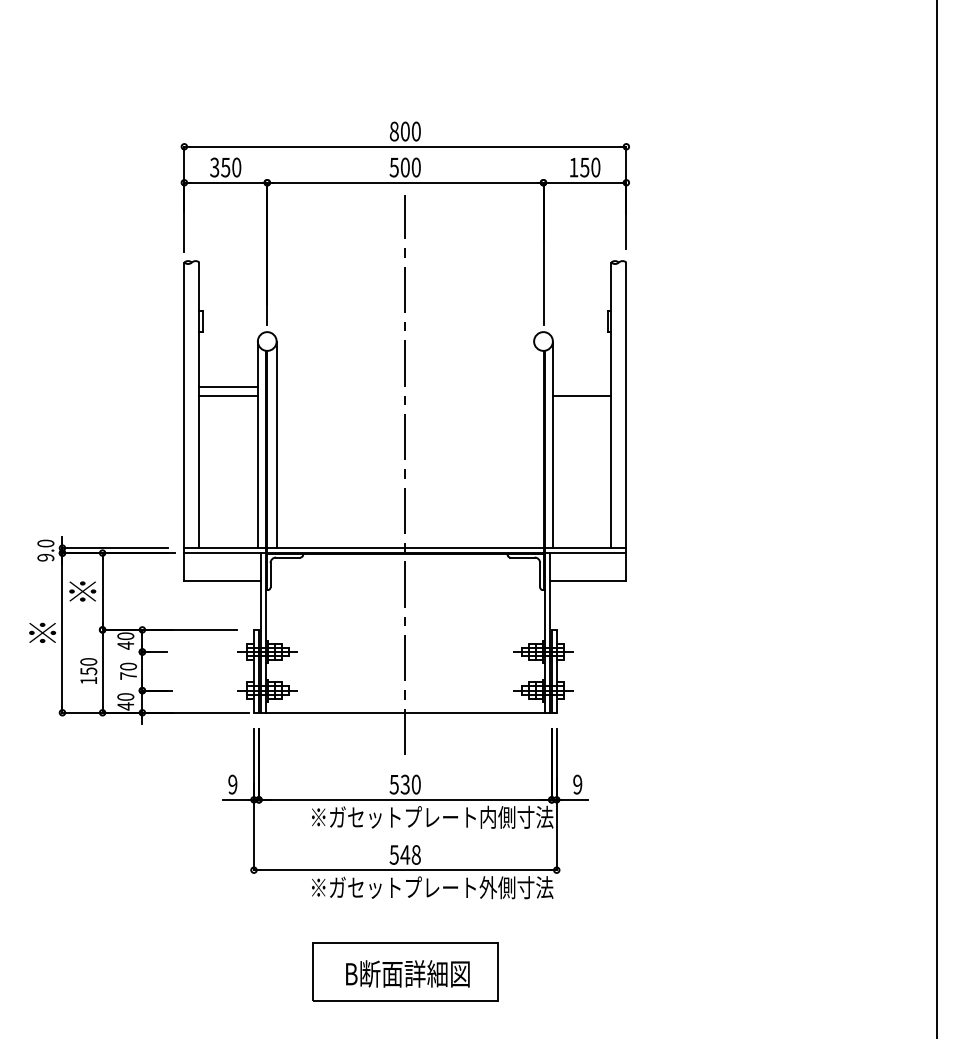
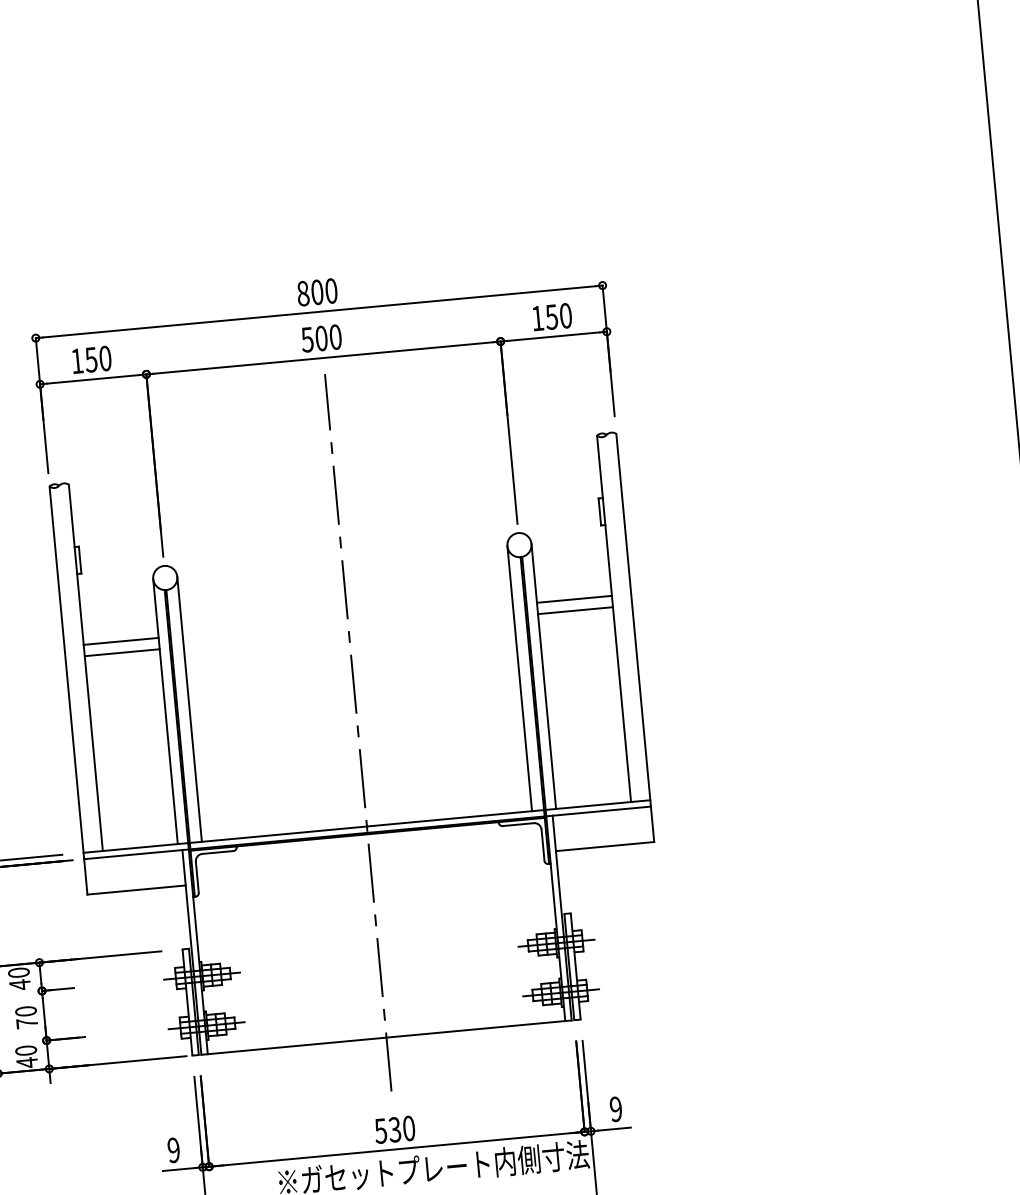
text: (214, 167) -> (76, 361), 350 -> 150
line: (581, 387) -> (573, 599), added
line: (534, 444) -> (520, 678), added

